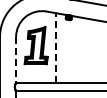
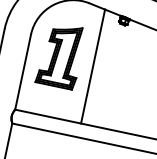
line: (56, 48) -> (93, 67), dashed -> solid
line: (16, 60) -> (23, 73), dashed -> solid

